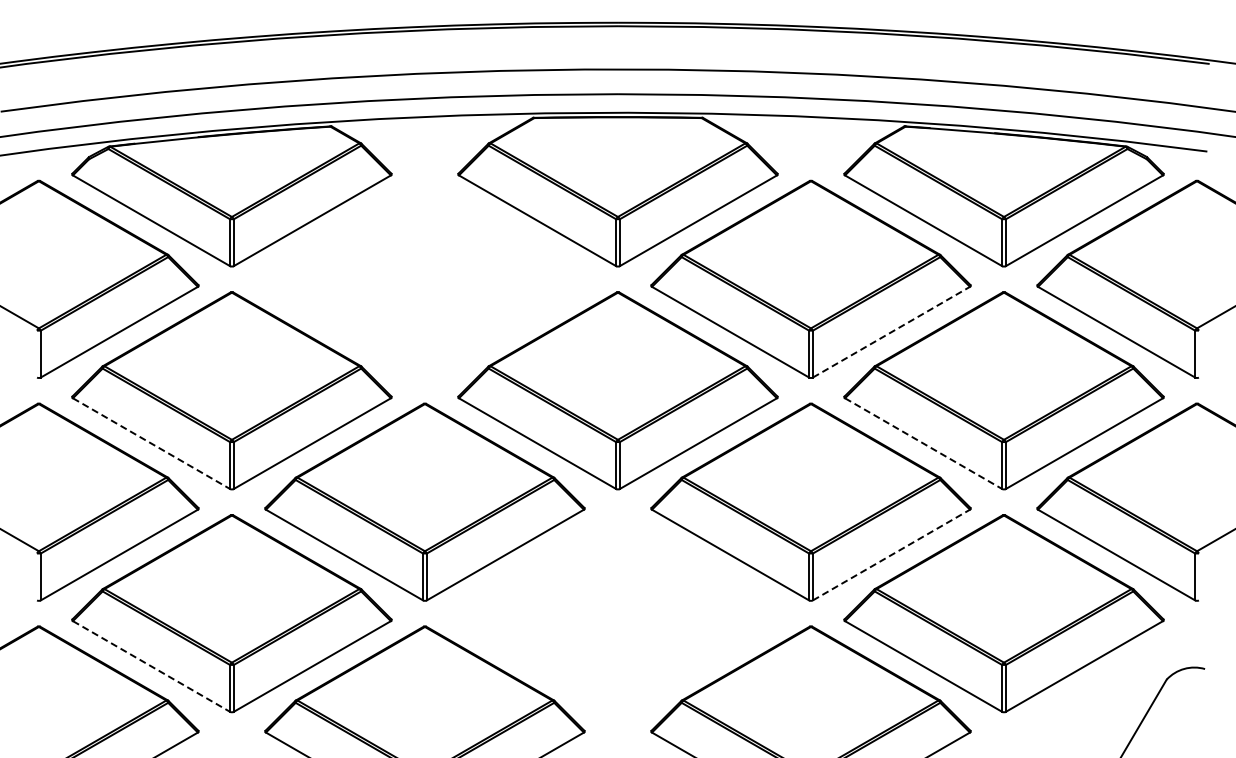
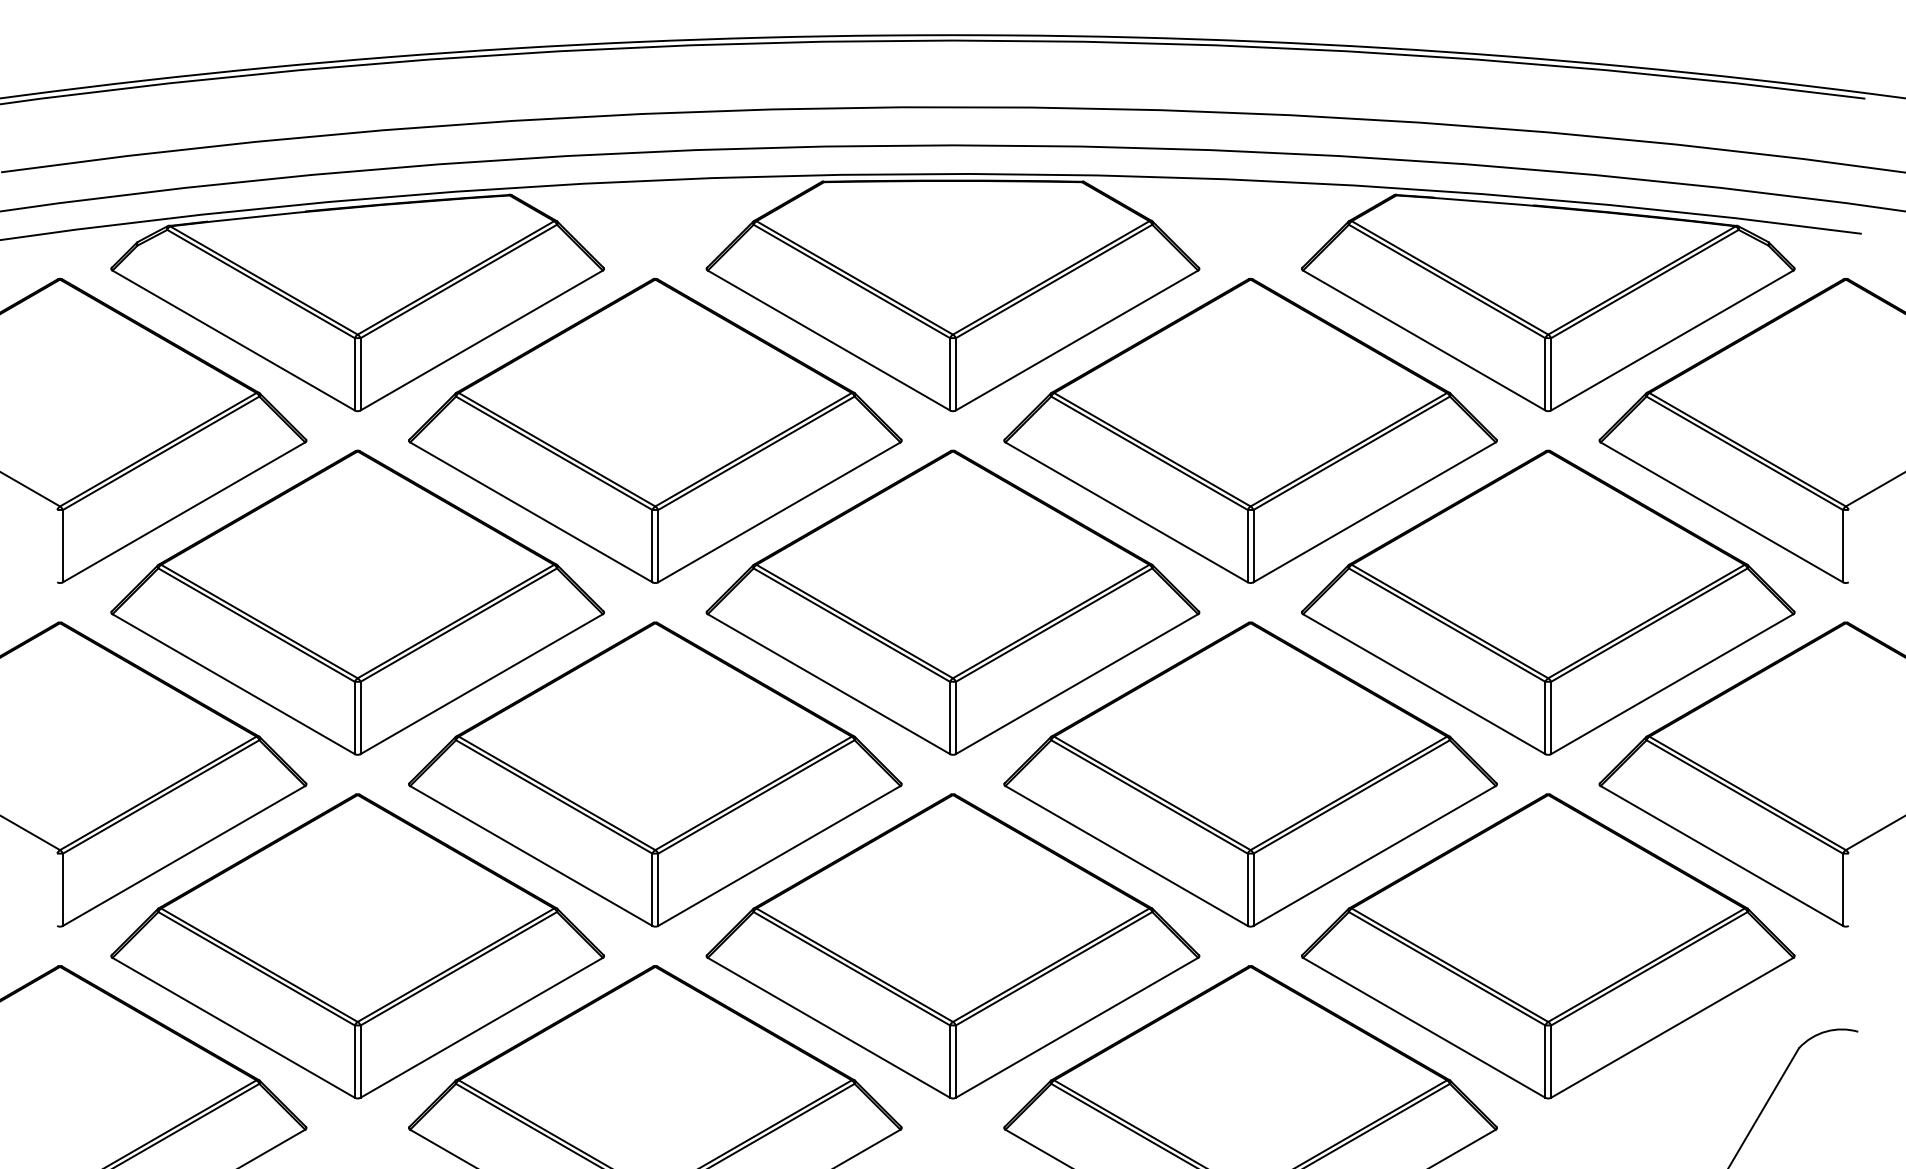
part: (424, 278) -> (654, 429), added
line: (891, 332) -> (1374, 512), dashed -> solid
line: (151, 443) -> (233, 683), dashed -> solid
line: (923, 443) -> (1424, 683), dashed -> solid
line: (891, 555) -> (1374, 856), dashed -> solid
part: (617, 613) -> (952, 946), added
line: (151, 666) -> (233, 1027), dashed -> solid

